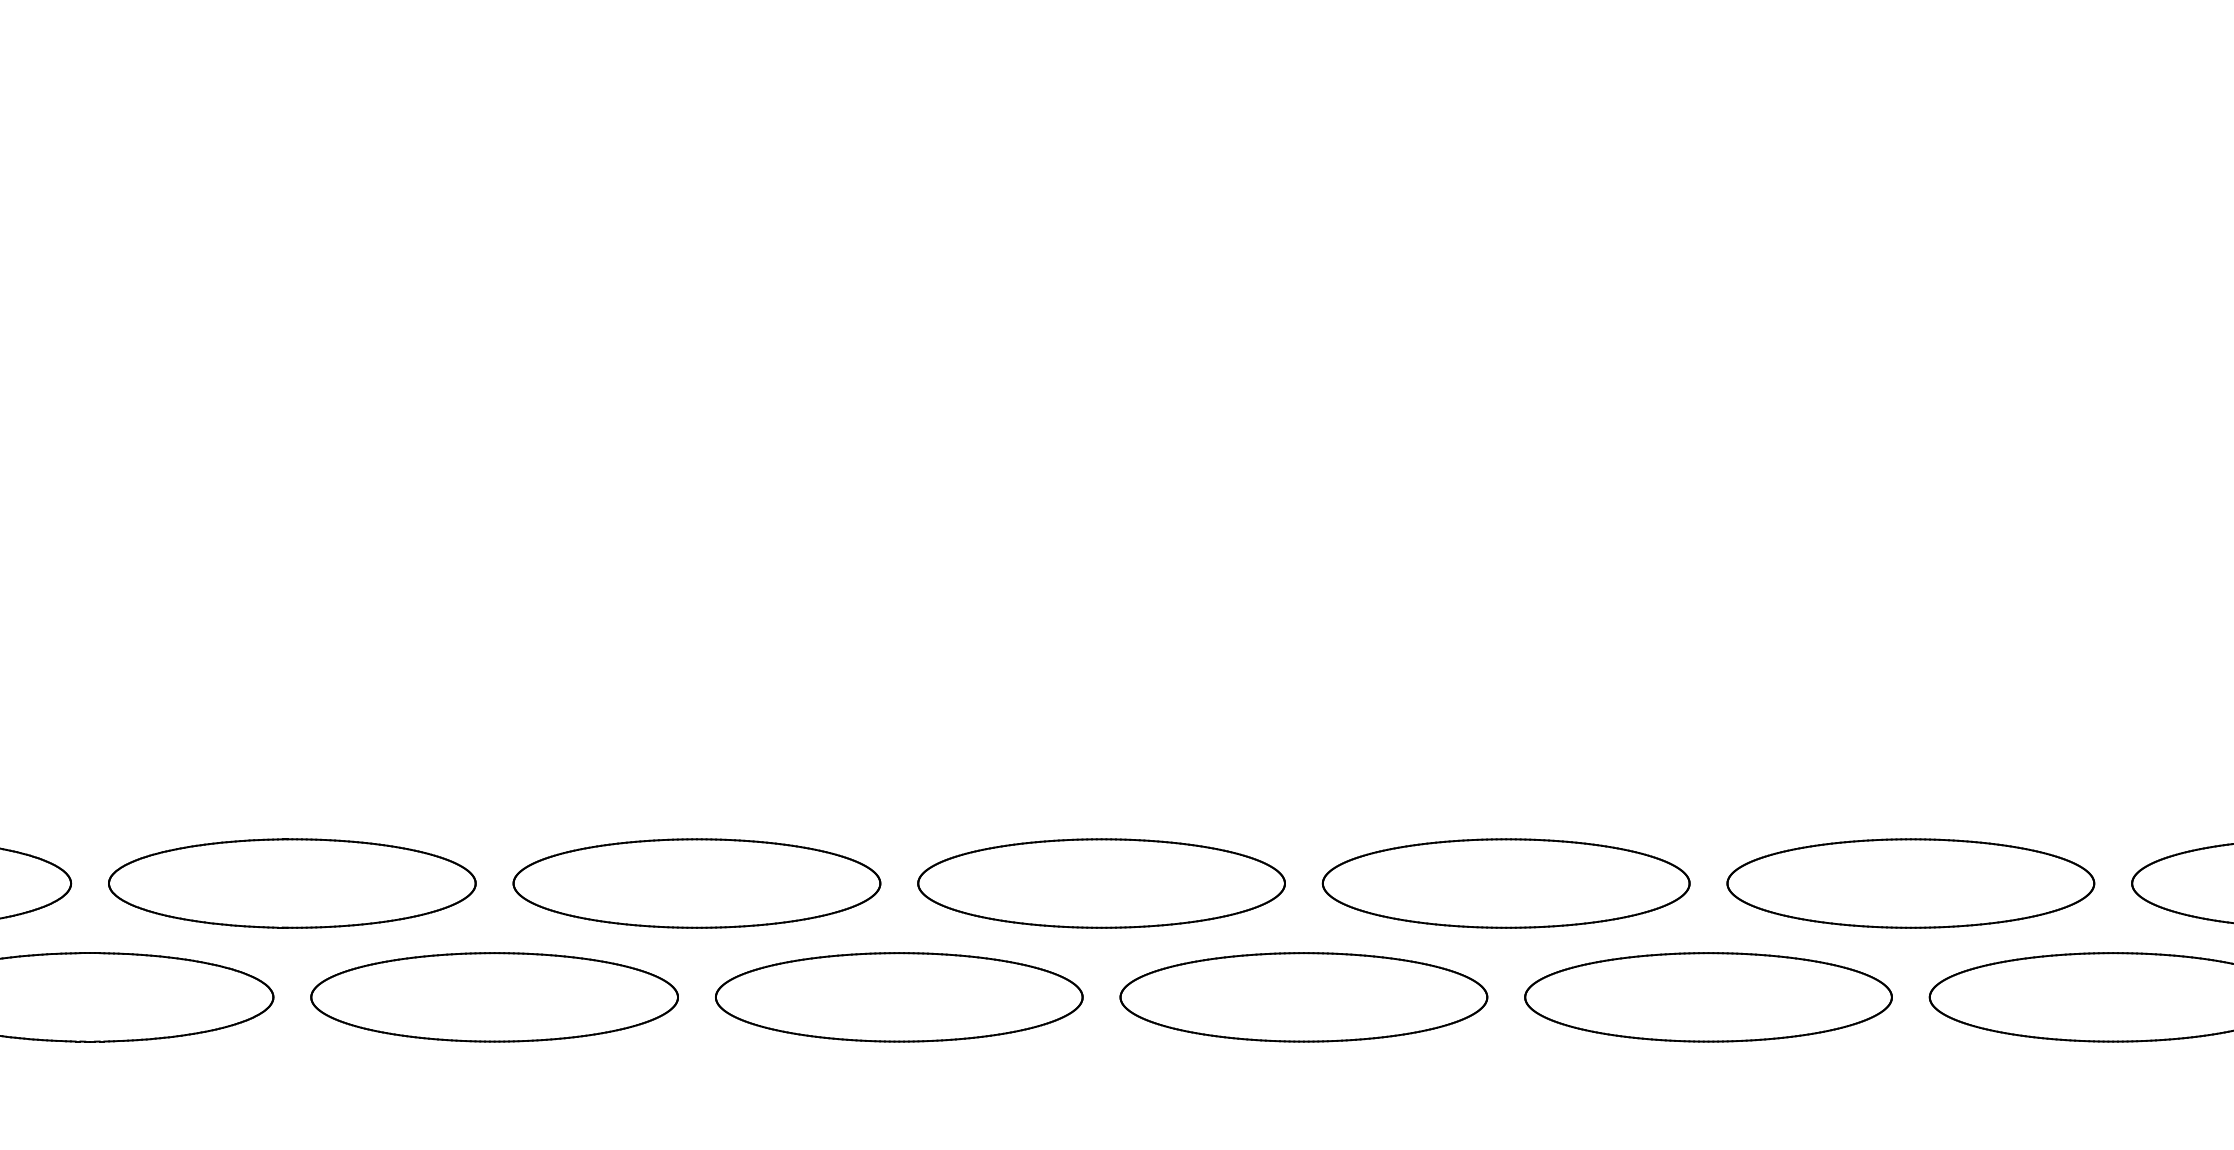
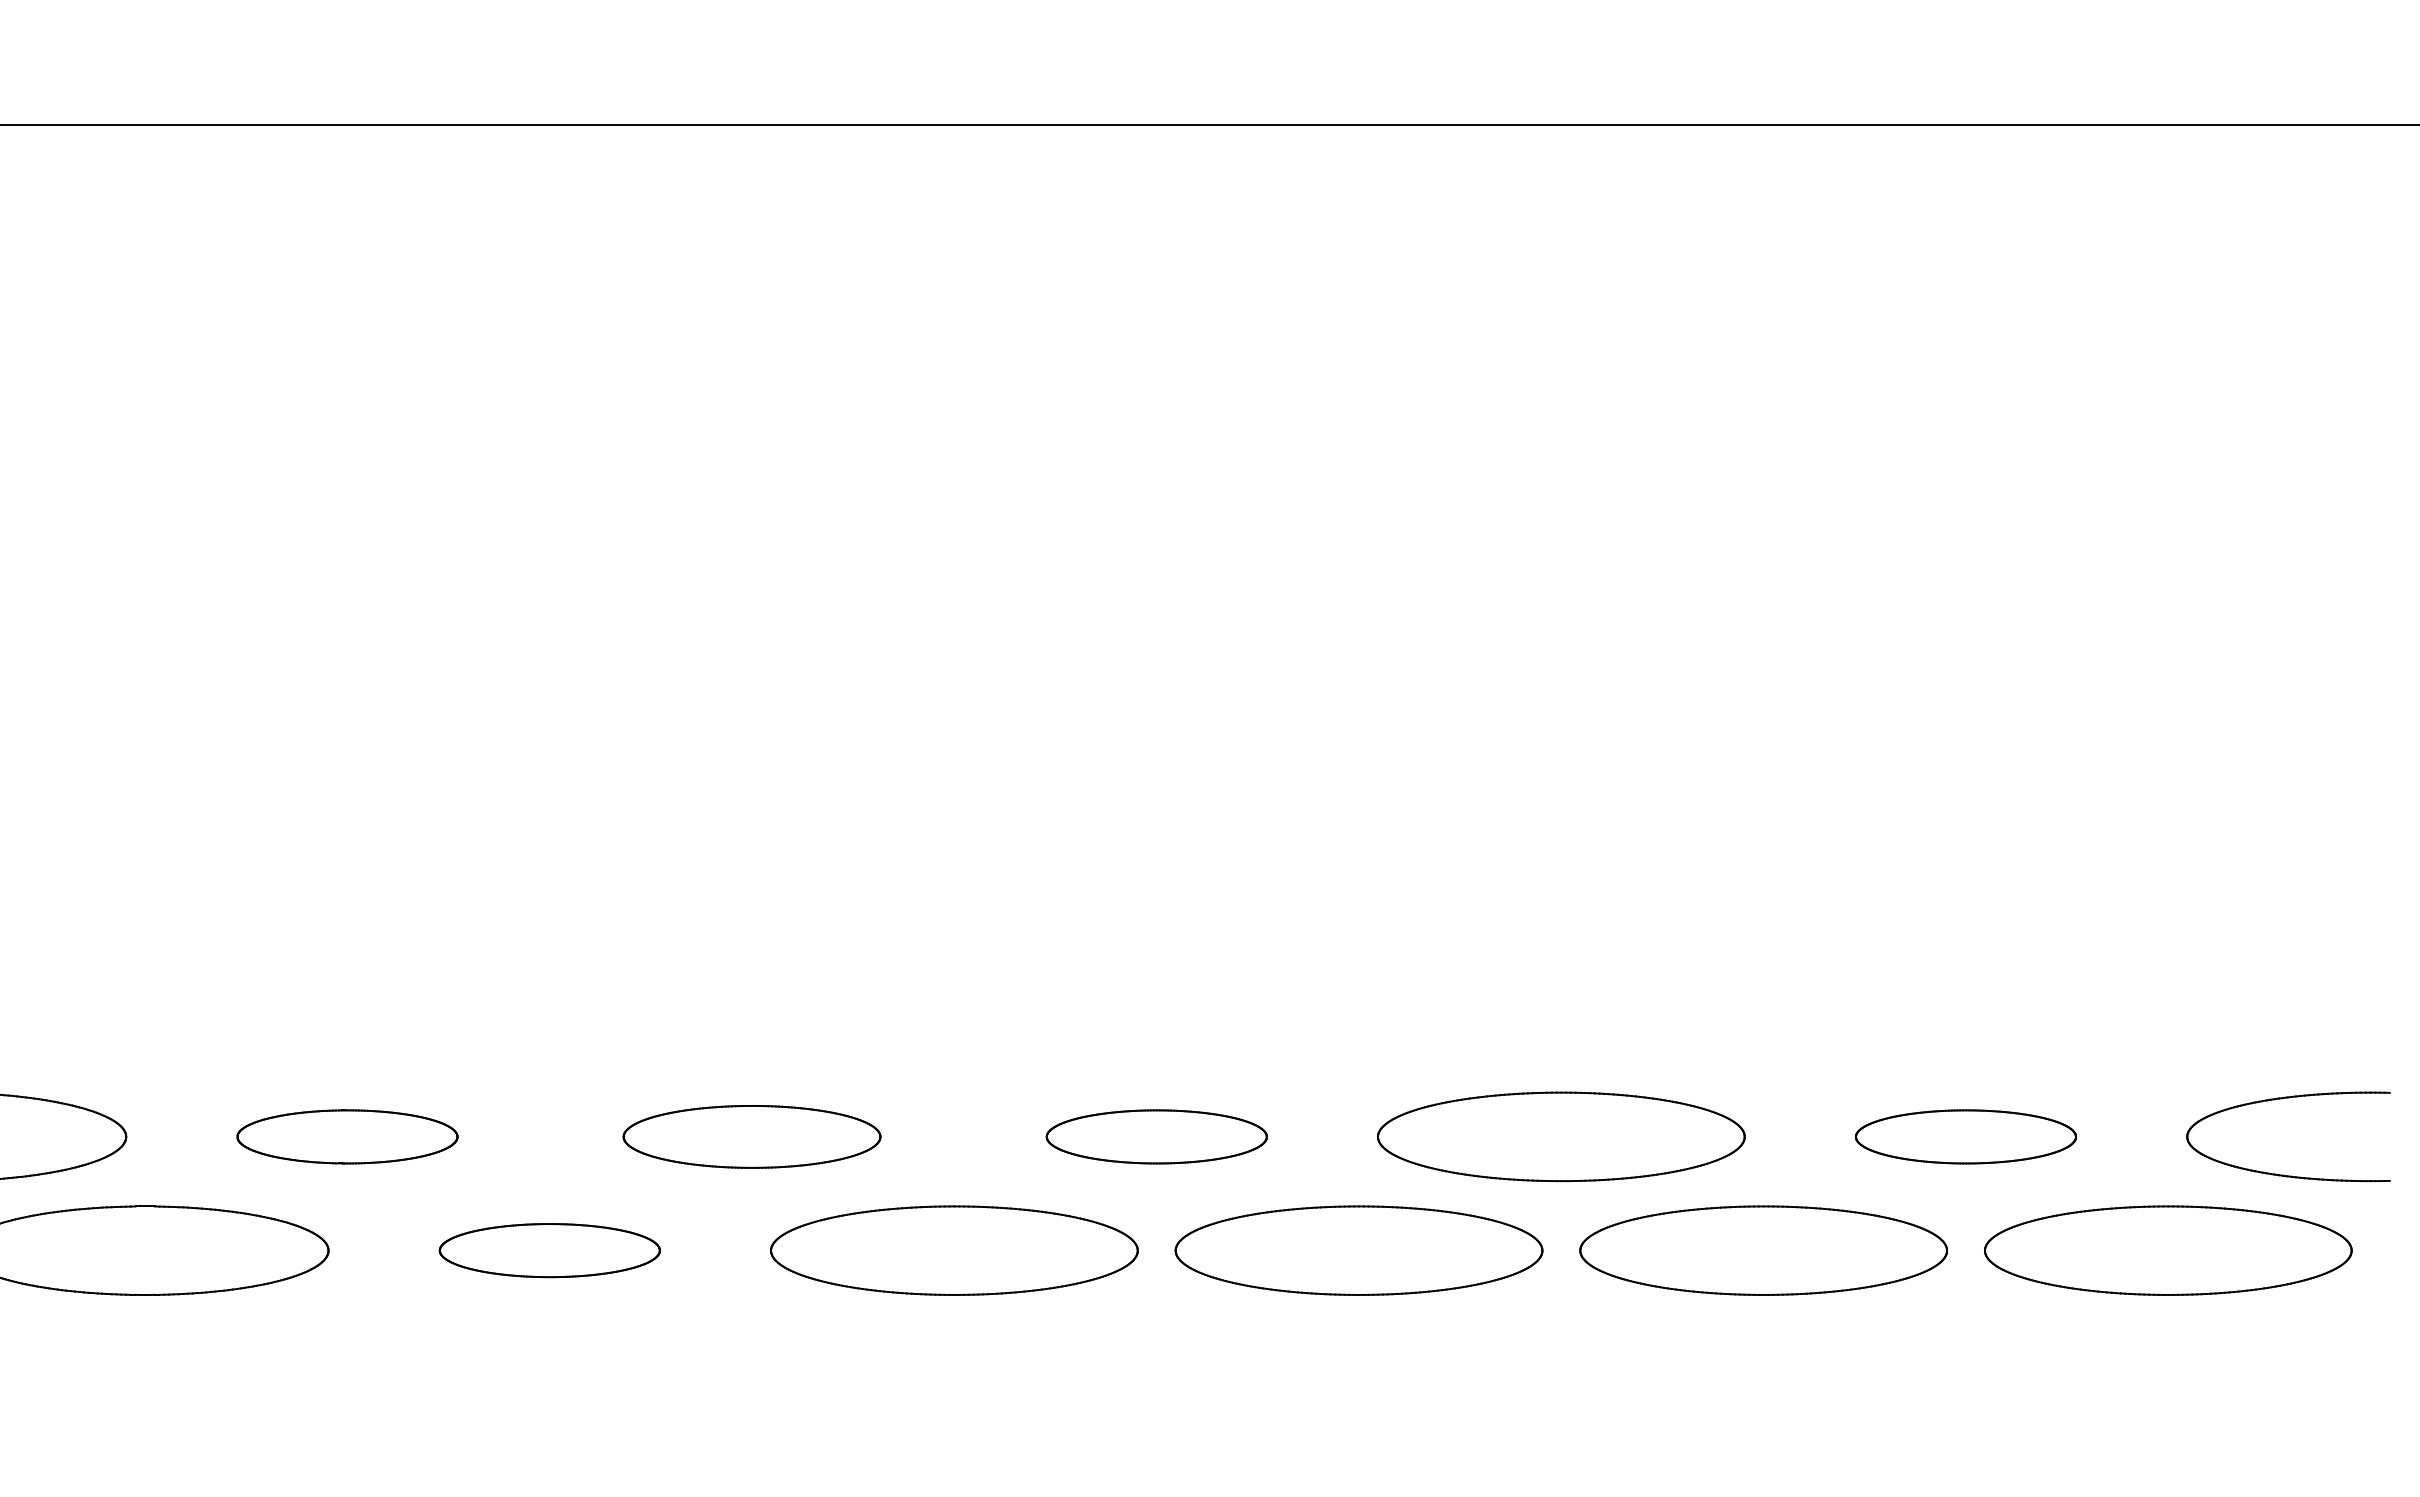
part: (292, 883) -> (347, 1136), size x0.6
part: (696, 883) -> (751, 1136), size x0.7
part: (1101, 883) -> (1156, 1136), size x0.6
part: (1910, 883) -> (1965, 1136), size x0.6
part: (494, 997) -> (549, 1250), size x0.6

